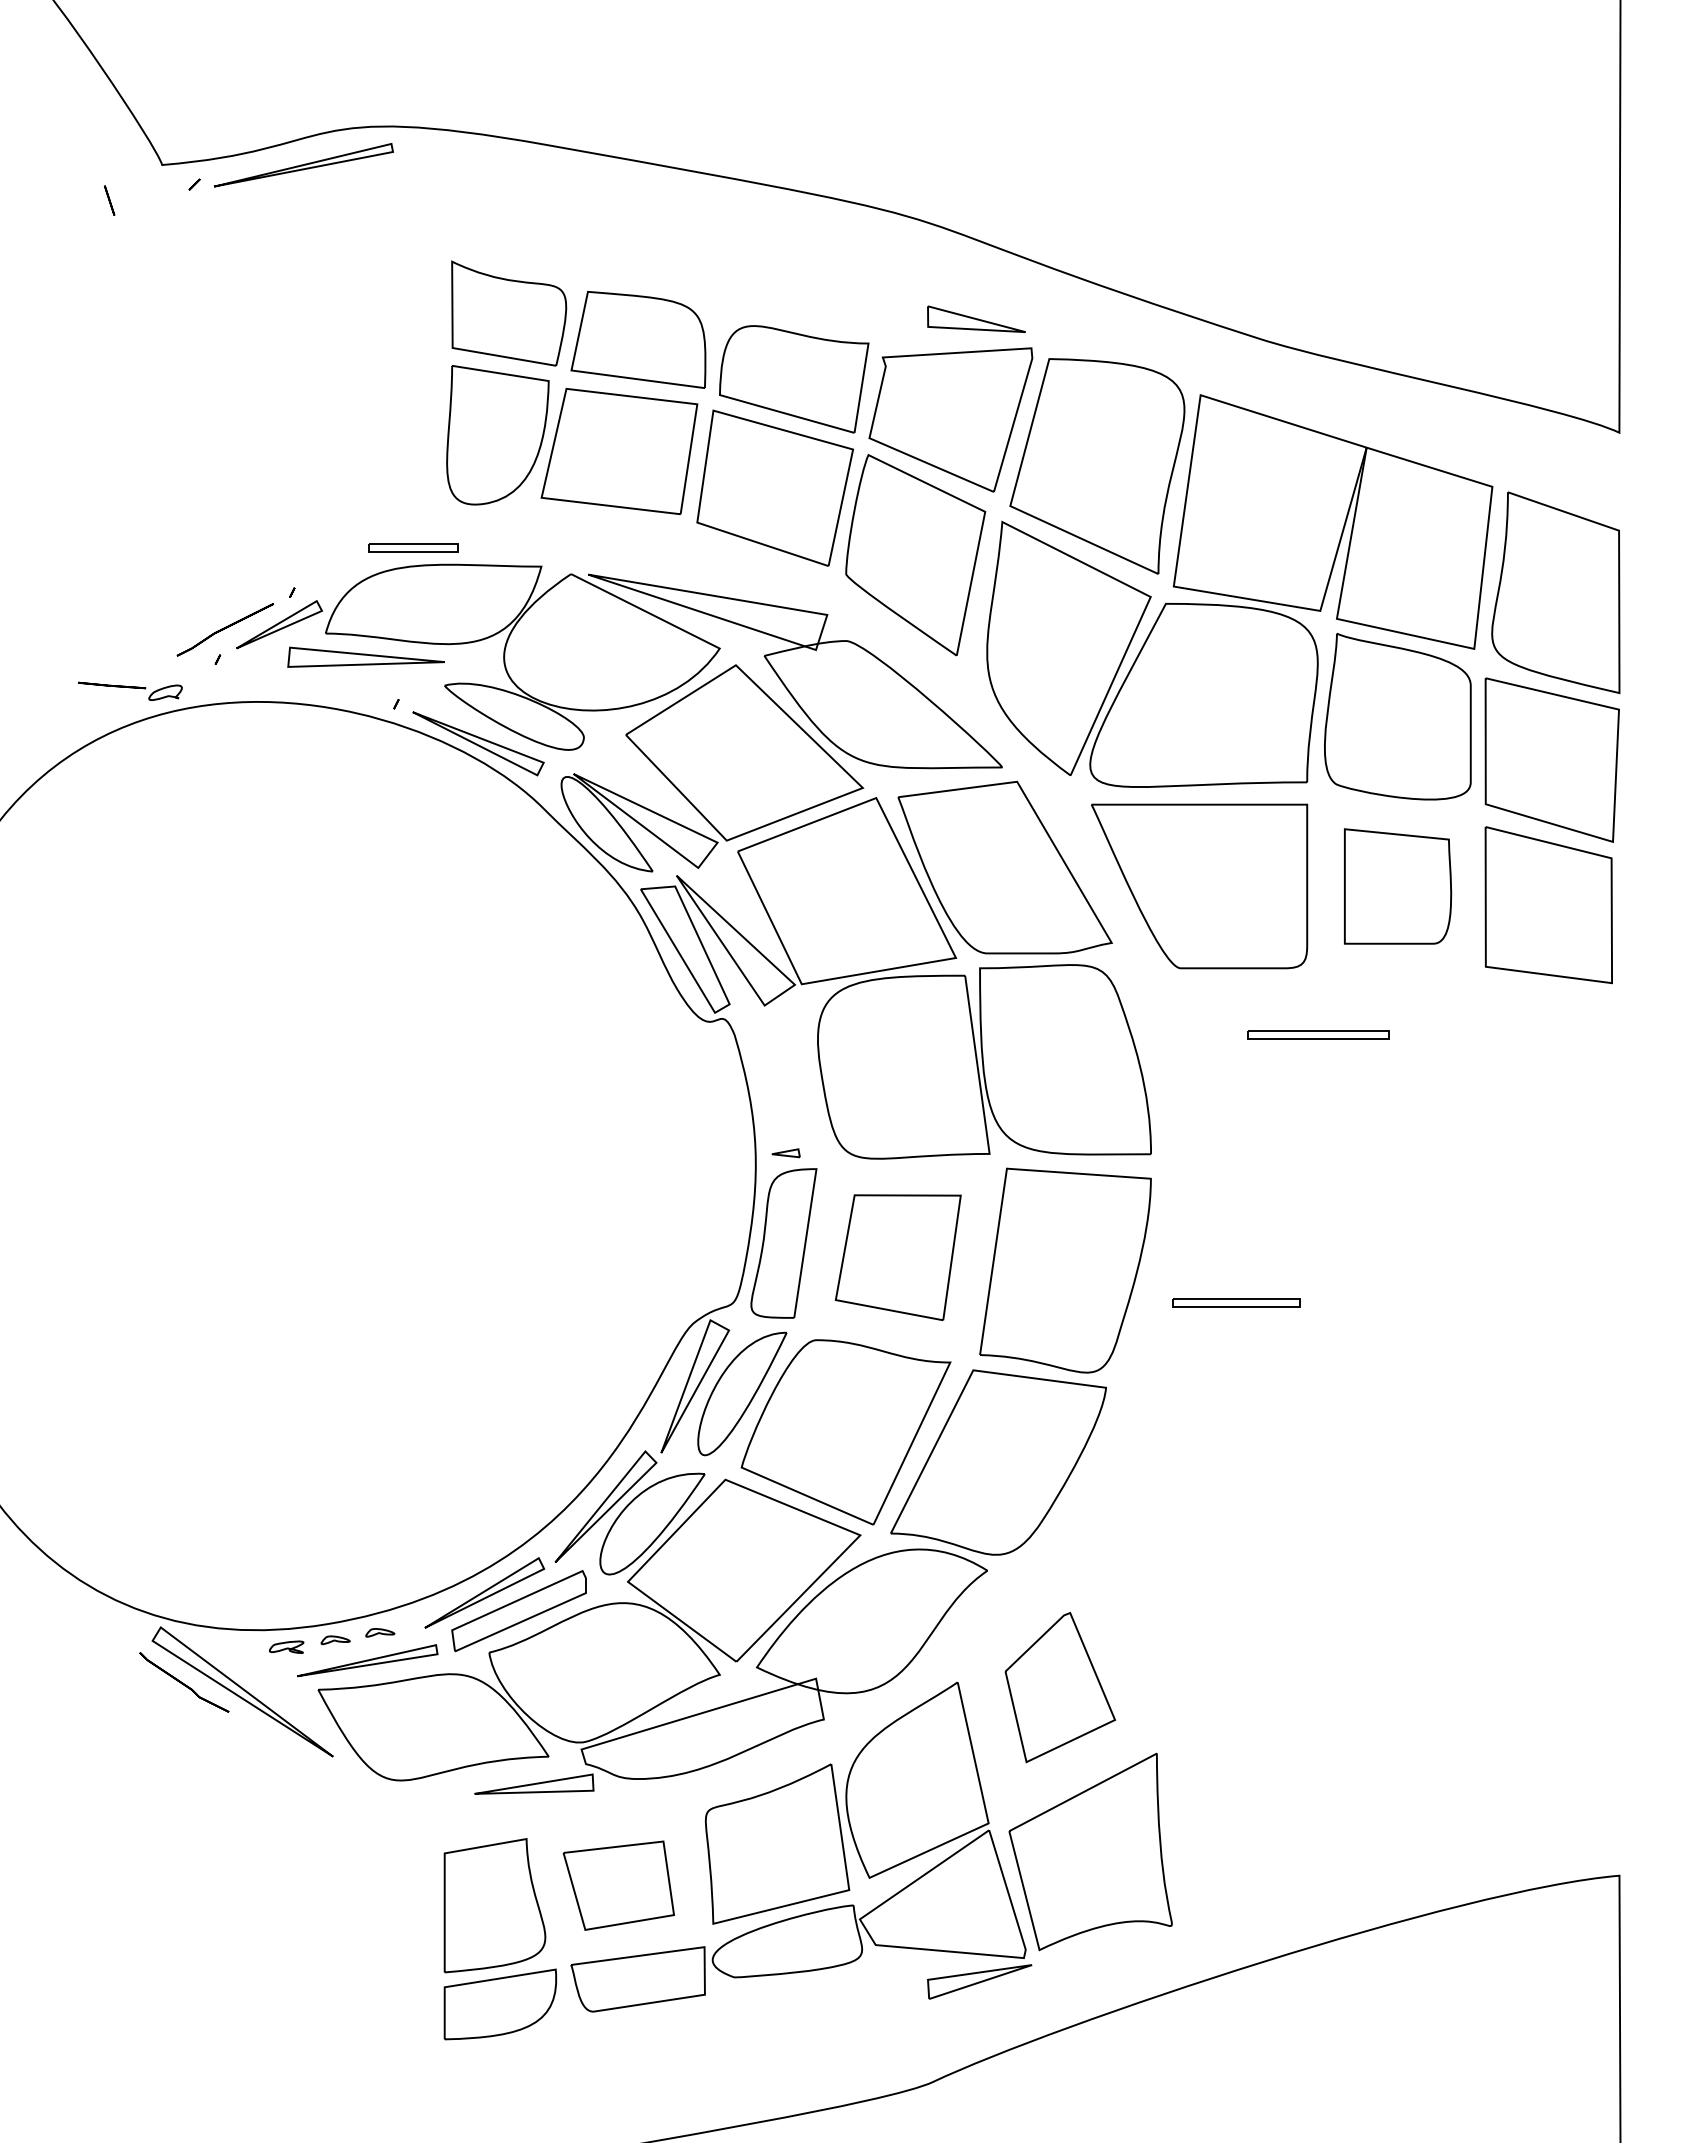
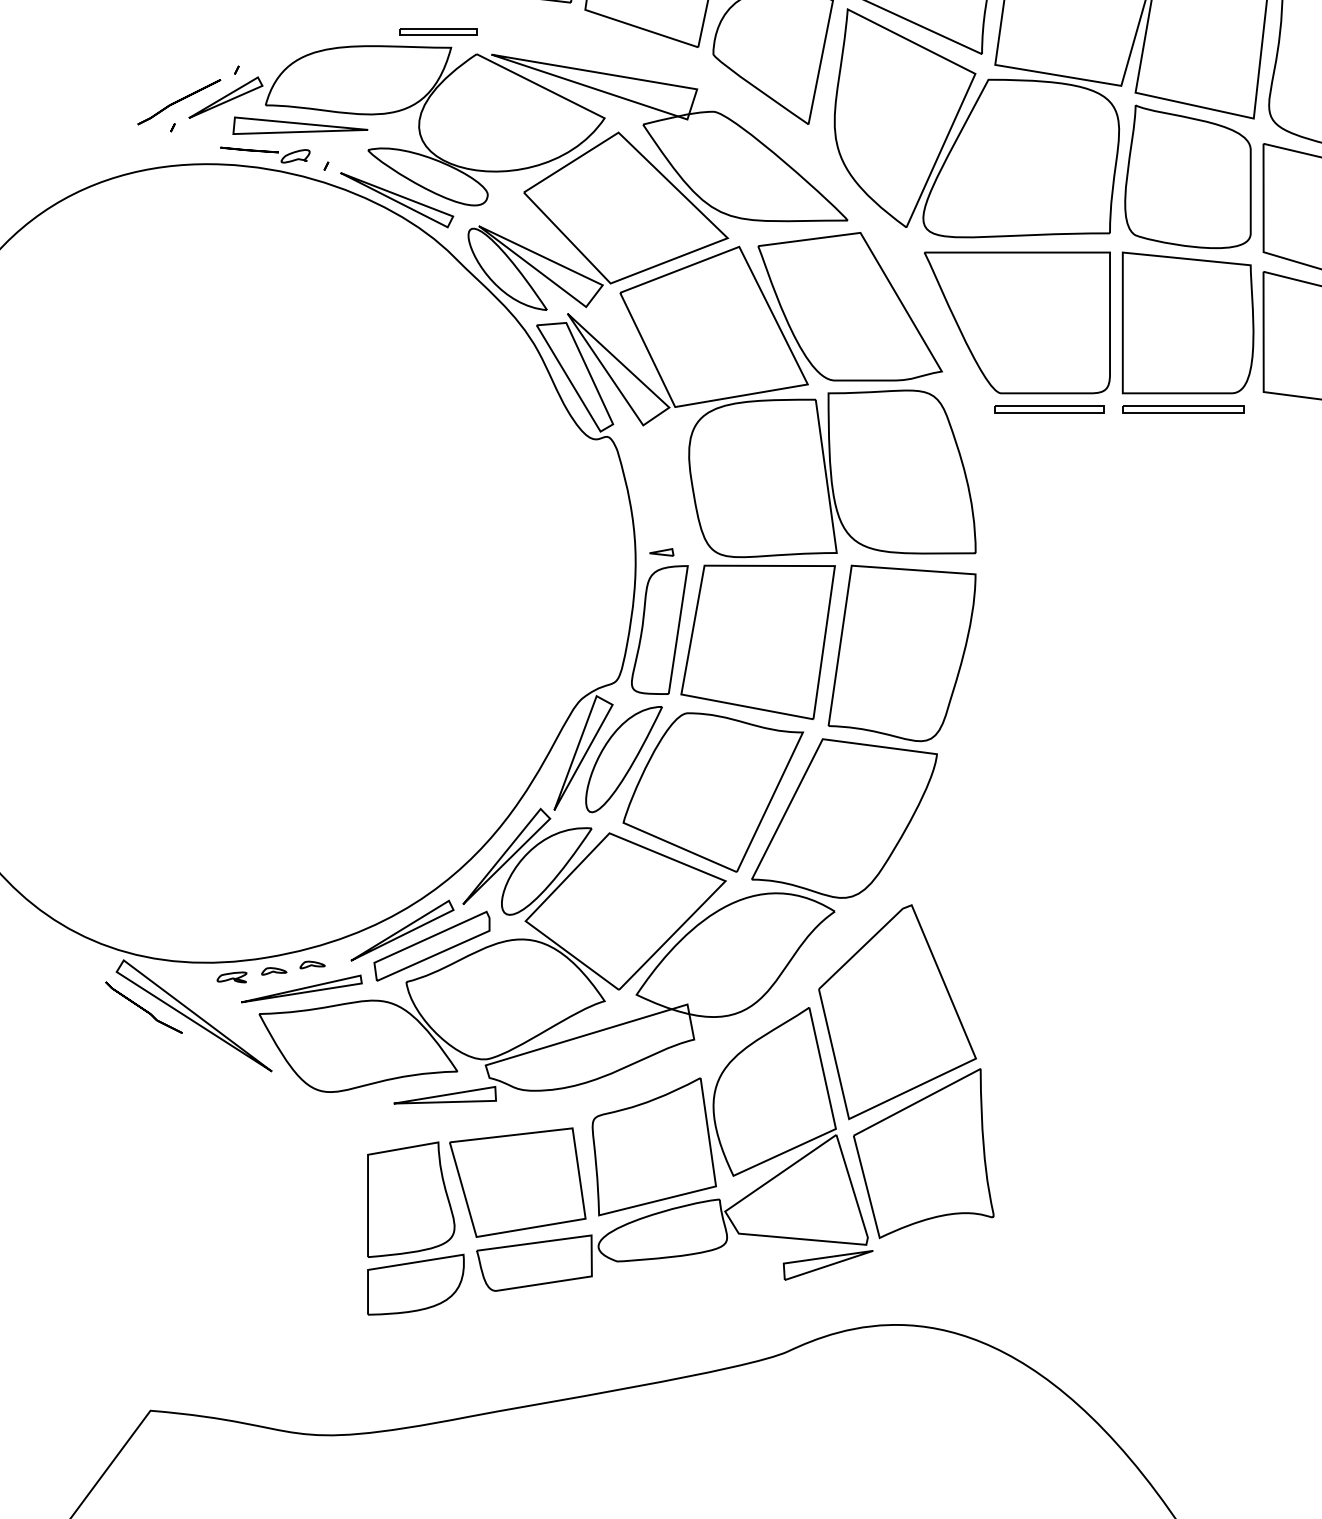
part: (413, 547) -> (438, 31), moved
part: (130, 690) -> (265, 154), moved
part: (1397, 886) -> (1187, 322), size x1.43
part: (1318, 1034) -> (1183, 408), moved
part: (898, 1257) -> (758, 642), size x1.43
part: (1236, 1302) -> (1049, 408), moved
part: (1060, 1687) -> (897, 1012), size x1.67
part: (618, 1885) -> (517, 1182), size x1.43

